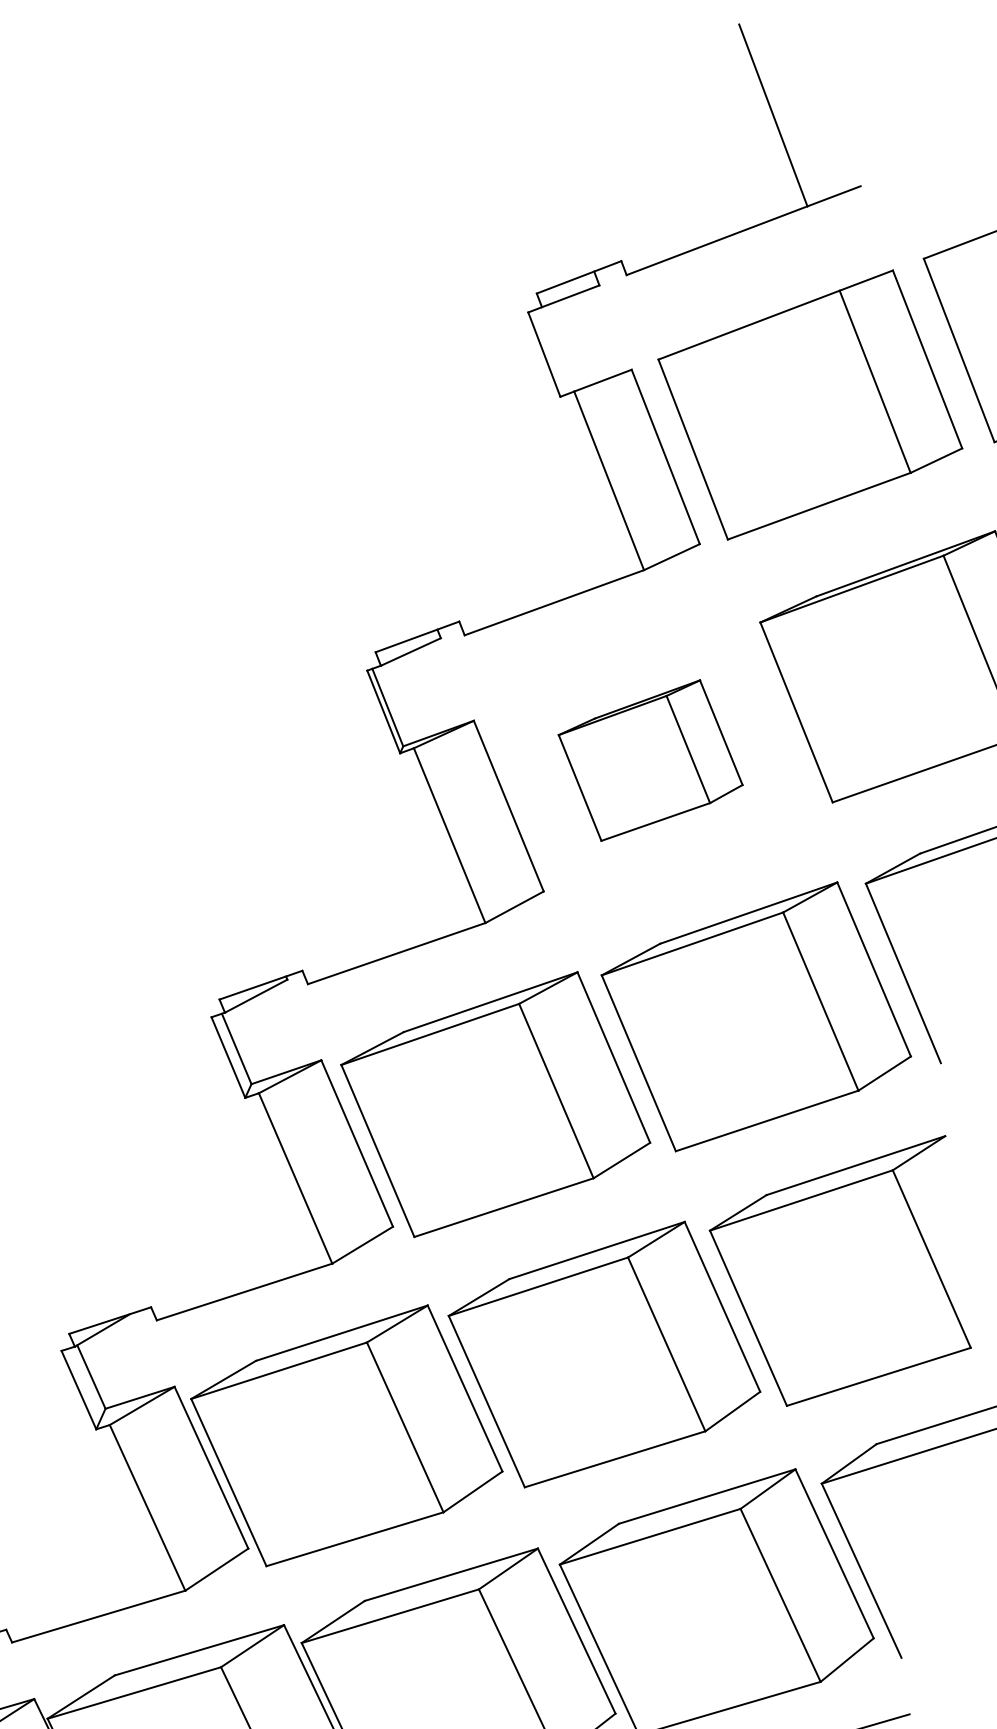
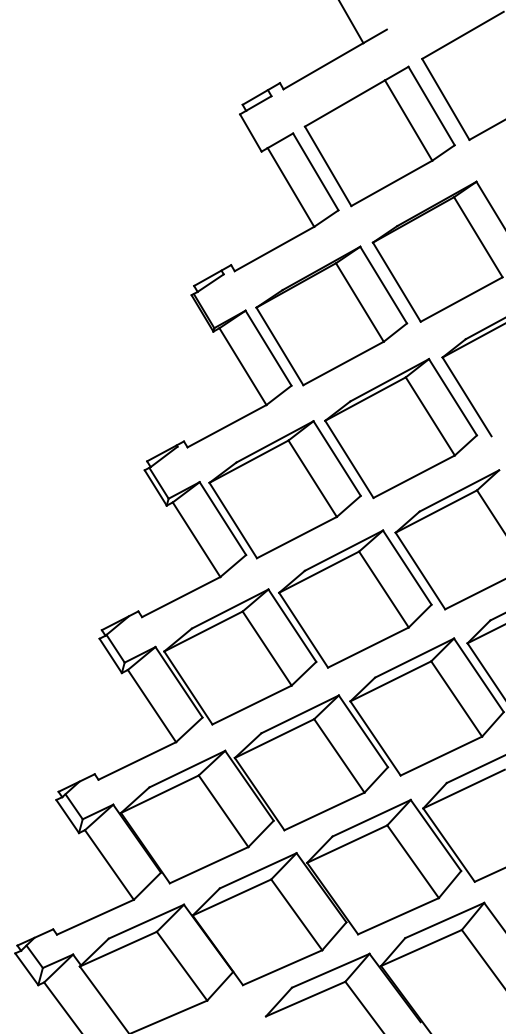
part: (650, 759) -> (331, 315), size x1.67

